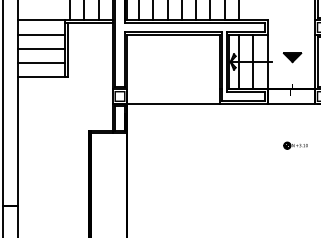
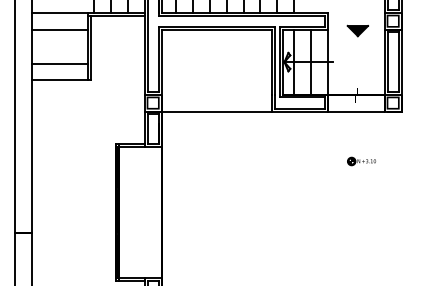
line: (41, 48) -> (59, 46), removed
part: (292, 57) -> (357, 30), moved

